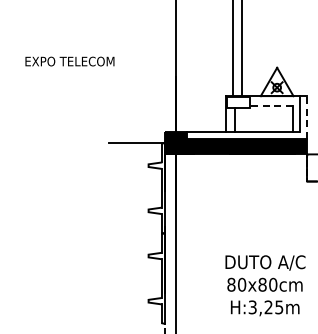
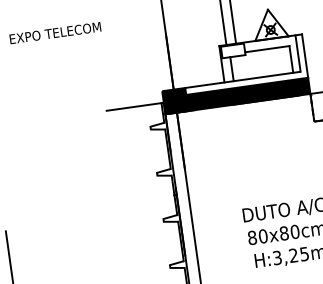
line: (271, 105) -> (267, 49), dashed -> solid
line: (306, 116) -> (304, 55), dashed -> solid

